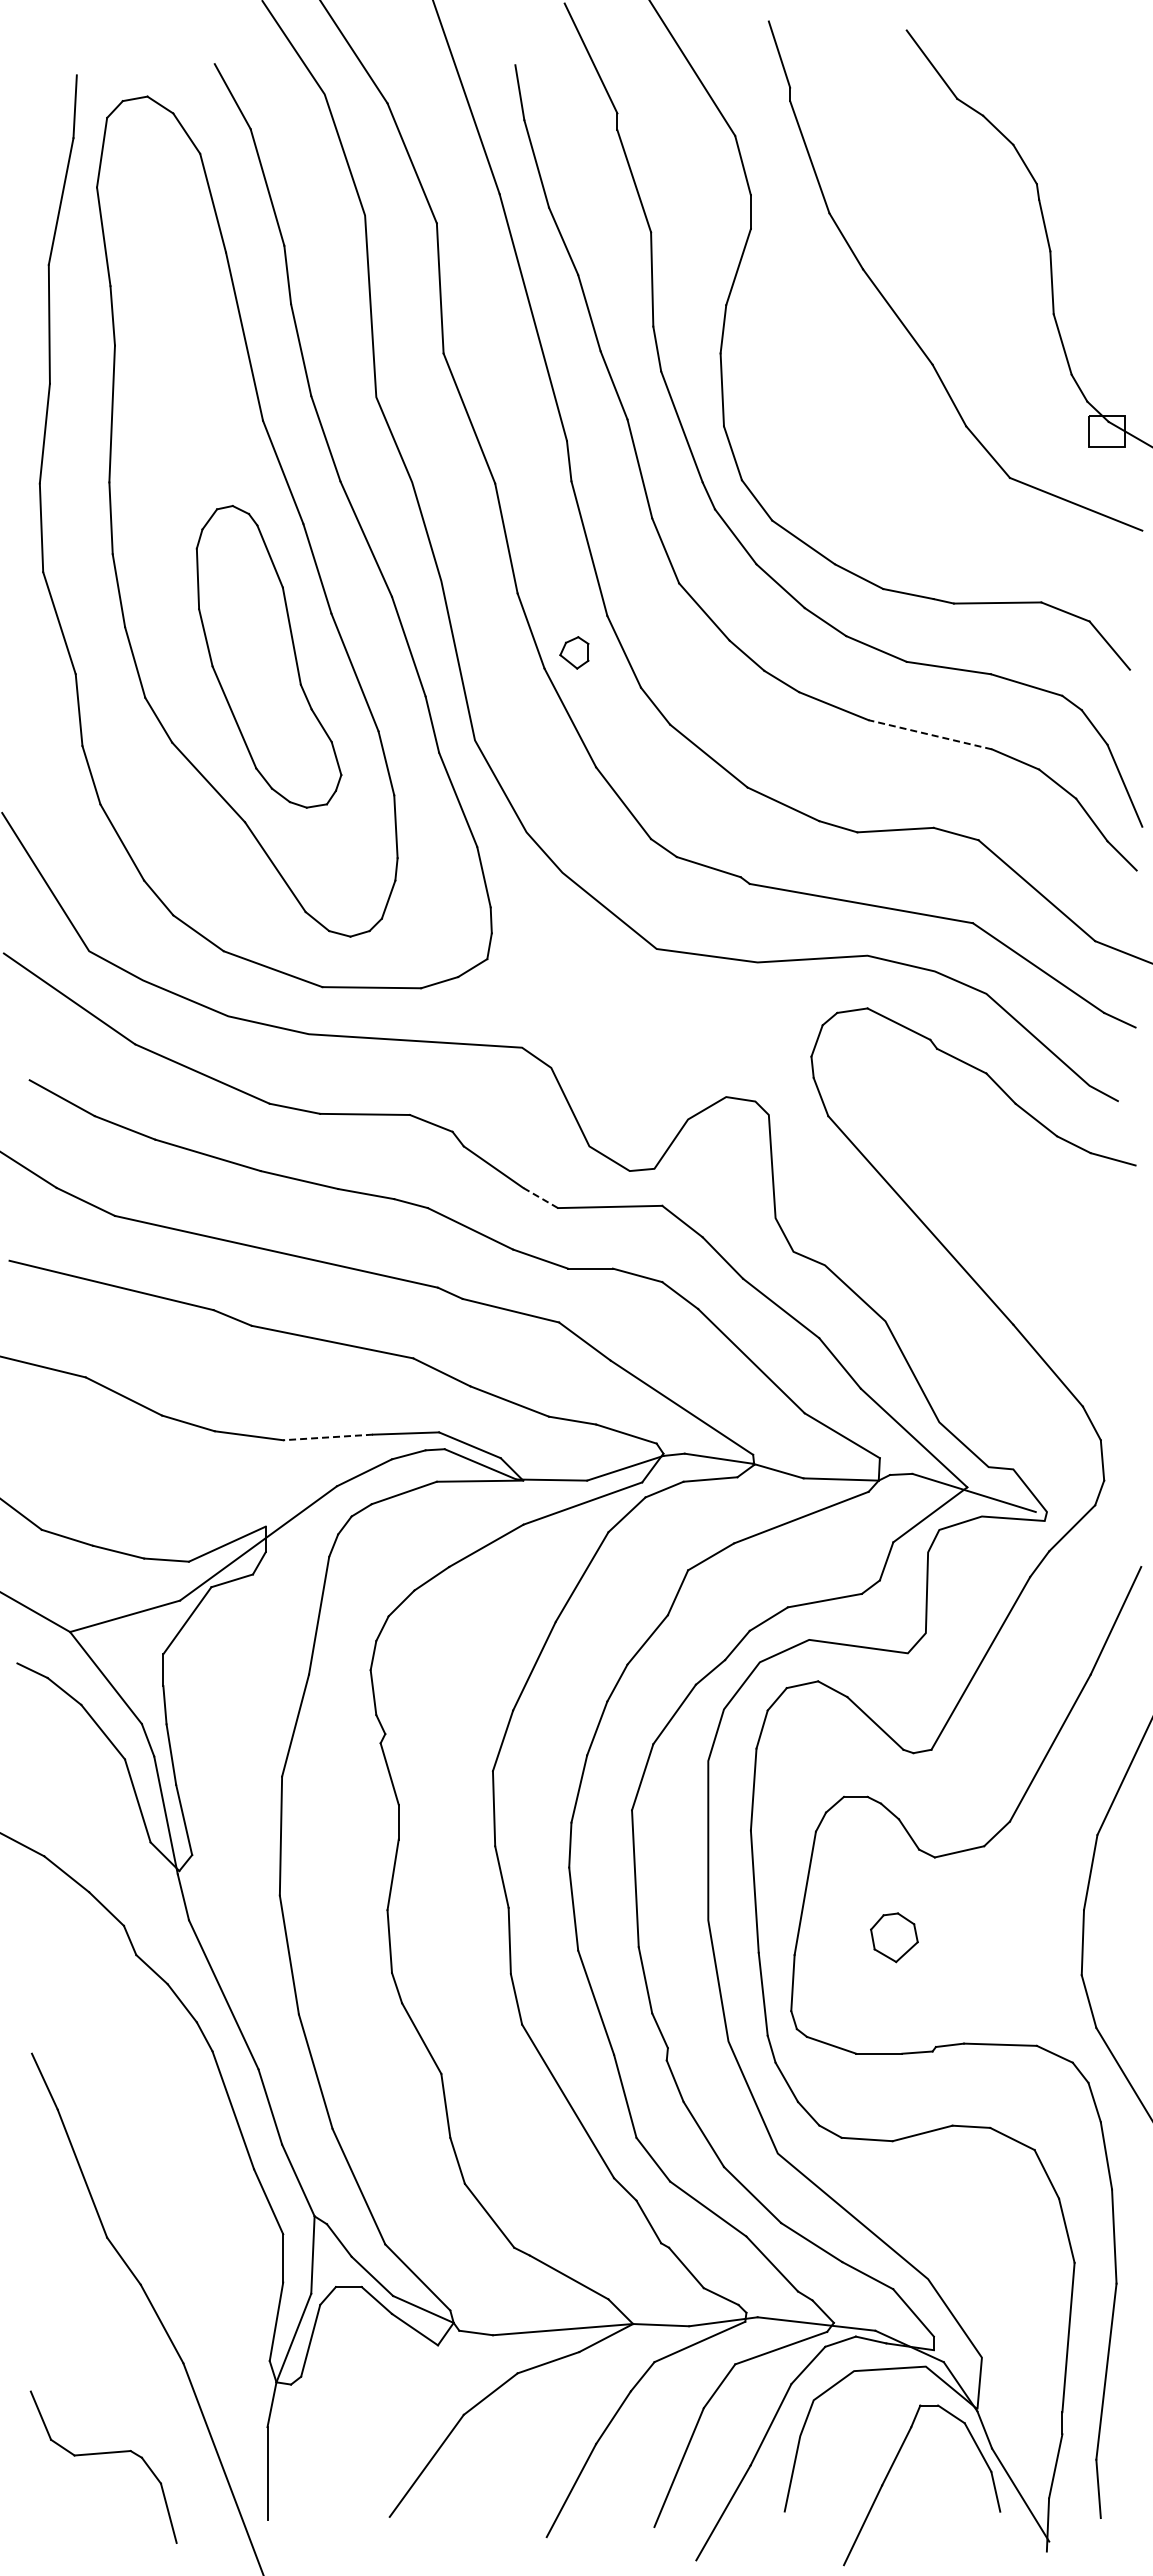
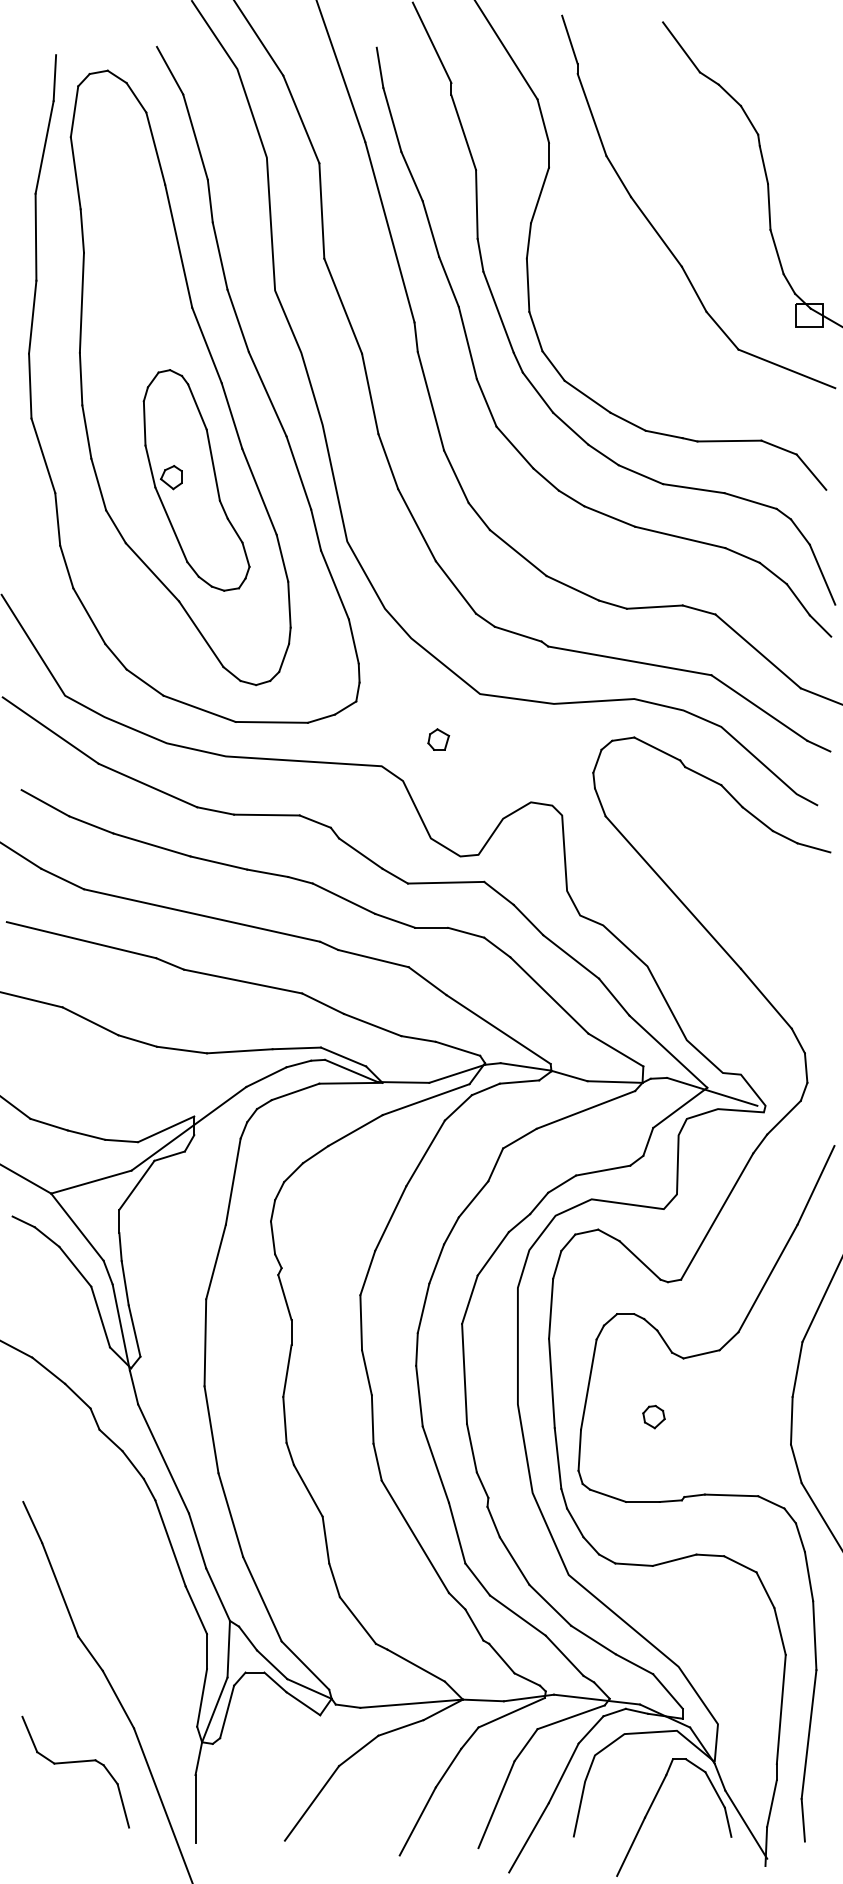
part: (574, 652) -> (171, 477), moved
line: (929, 734) -> (679, 537), dashed -> solid
part: (600, 1011) -> (439, 739), added
line: (540, 1197) -> (395, 875), dashed -> solid
line: (328, 1437) -> (240, 1051), dashed -> solid
part: (894, 1937) -> (654, 1416), size x0.62
part: (103, 2454) -> (75, 1762), moved

